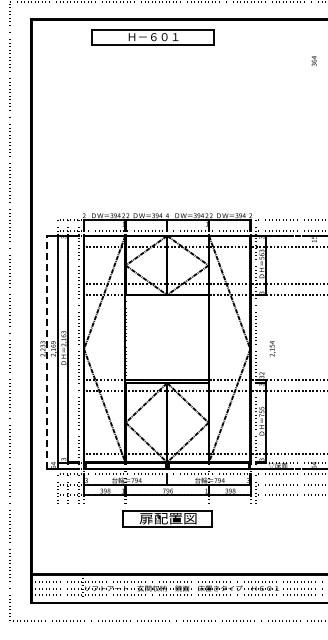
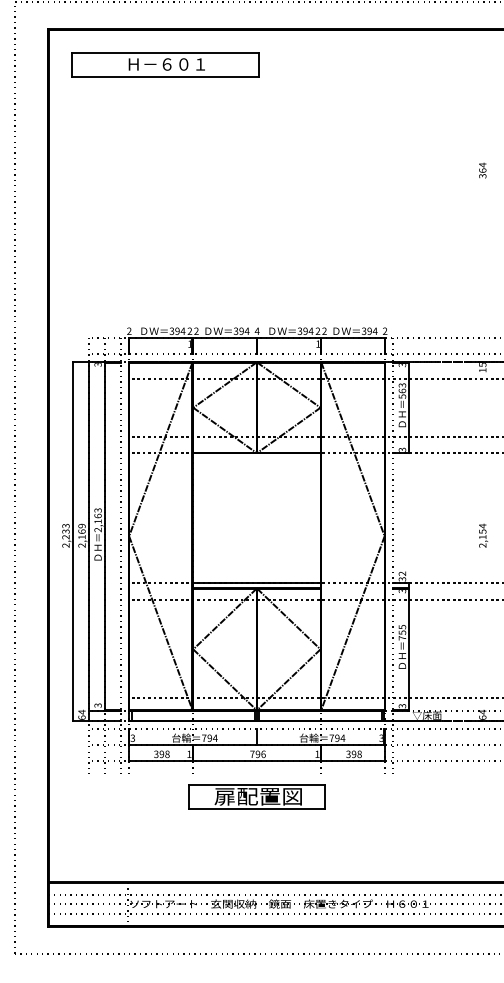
part: (152, 37) -> (165, 65), moved
text: (313, 60) -> (481, 169), moved
text: (272, 348) -> (483, 535), moved
line: (47, 352) -> (72, 541), dashed -> solid

